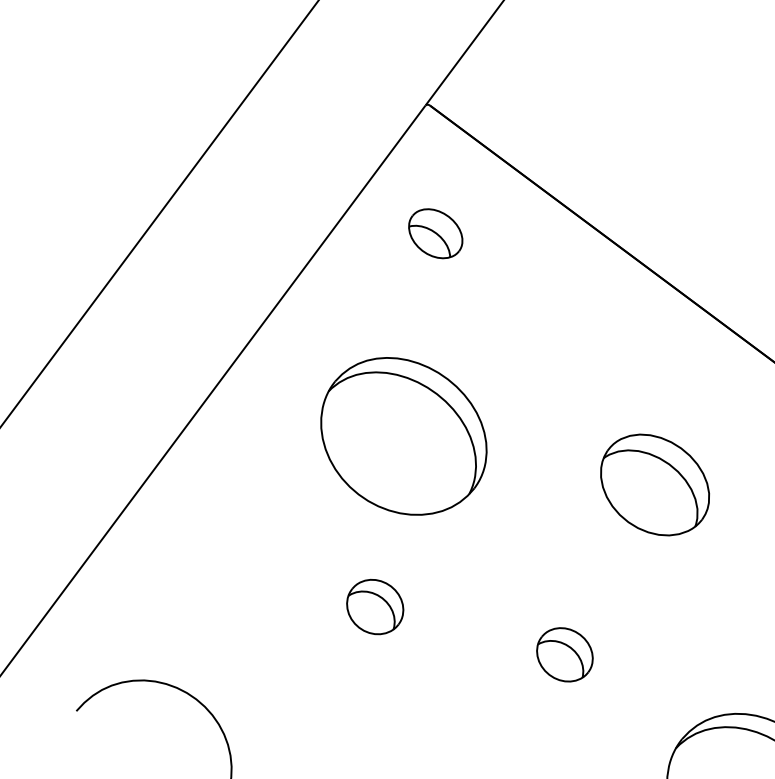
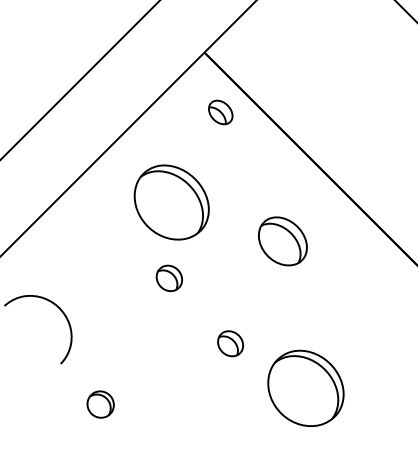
part: (435, 233) -> (220, 112), moved
part: (372, 605) -> (168, 277), moved
part: (564, 654) -> (230, 343), moved

